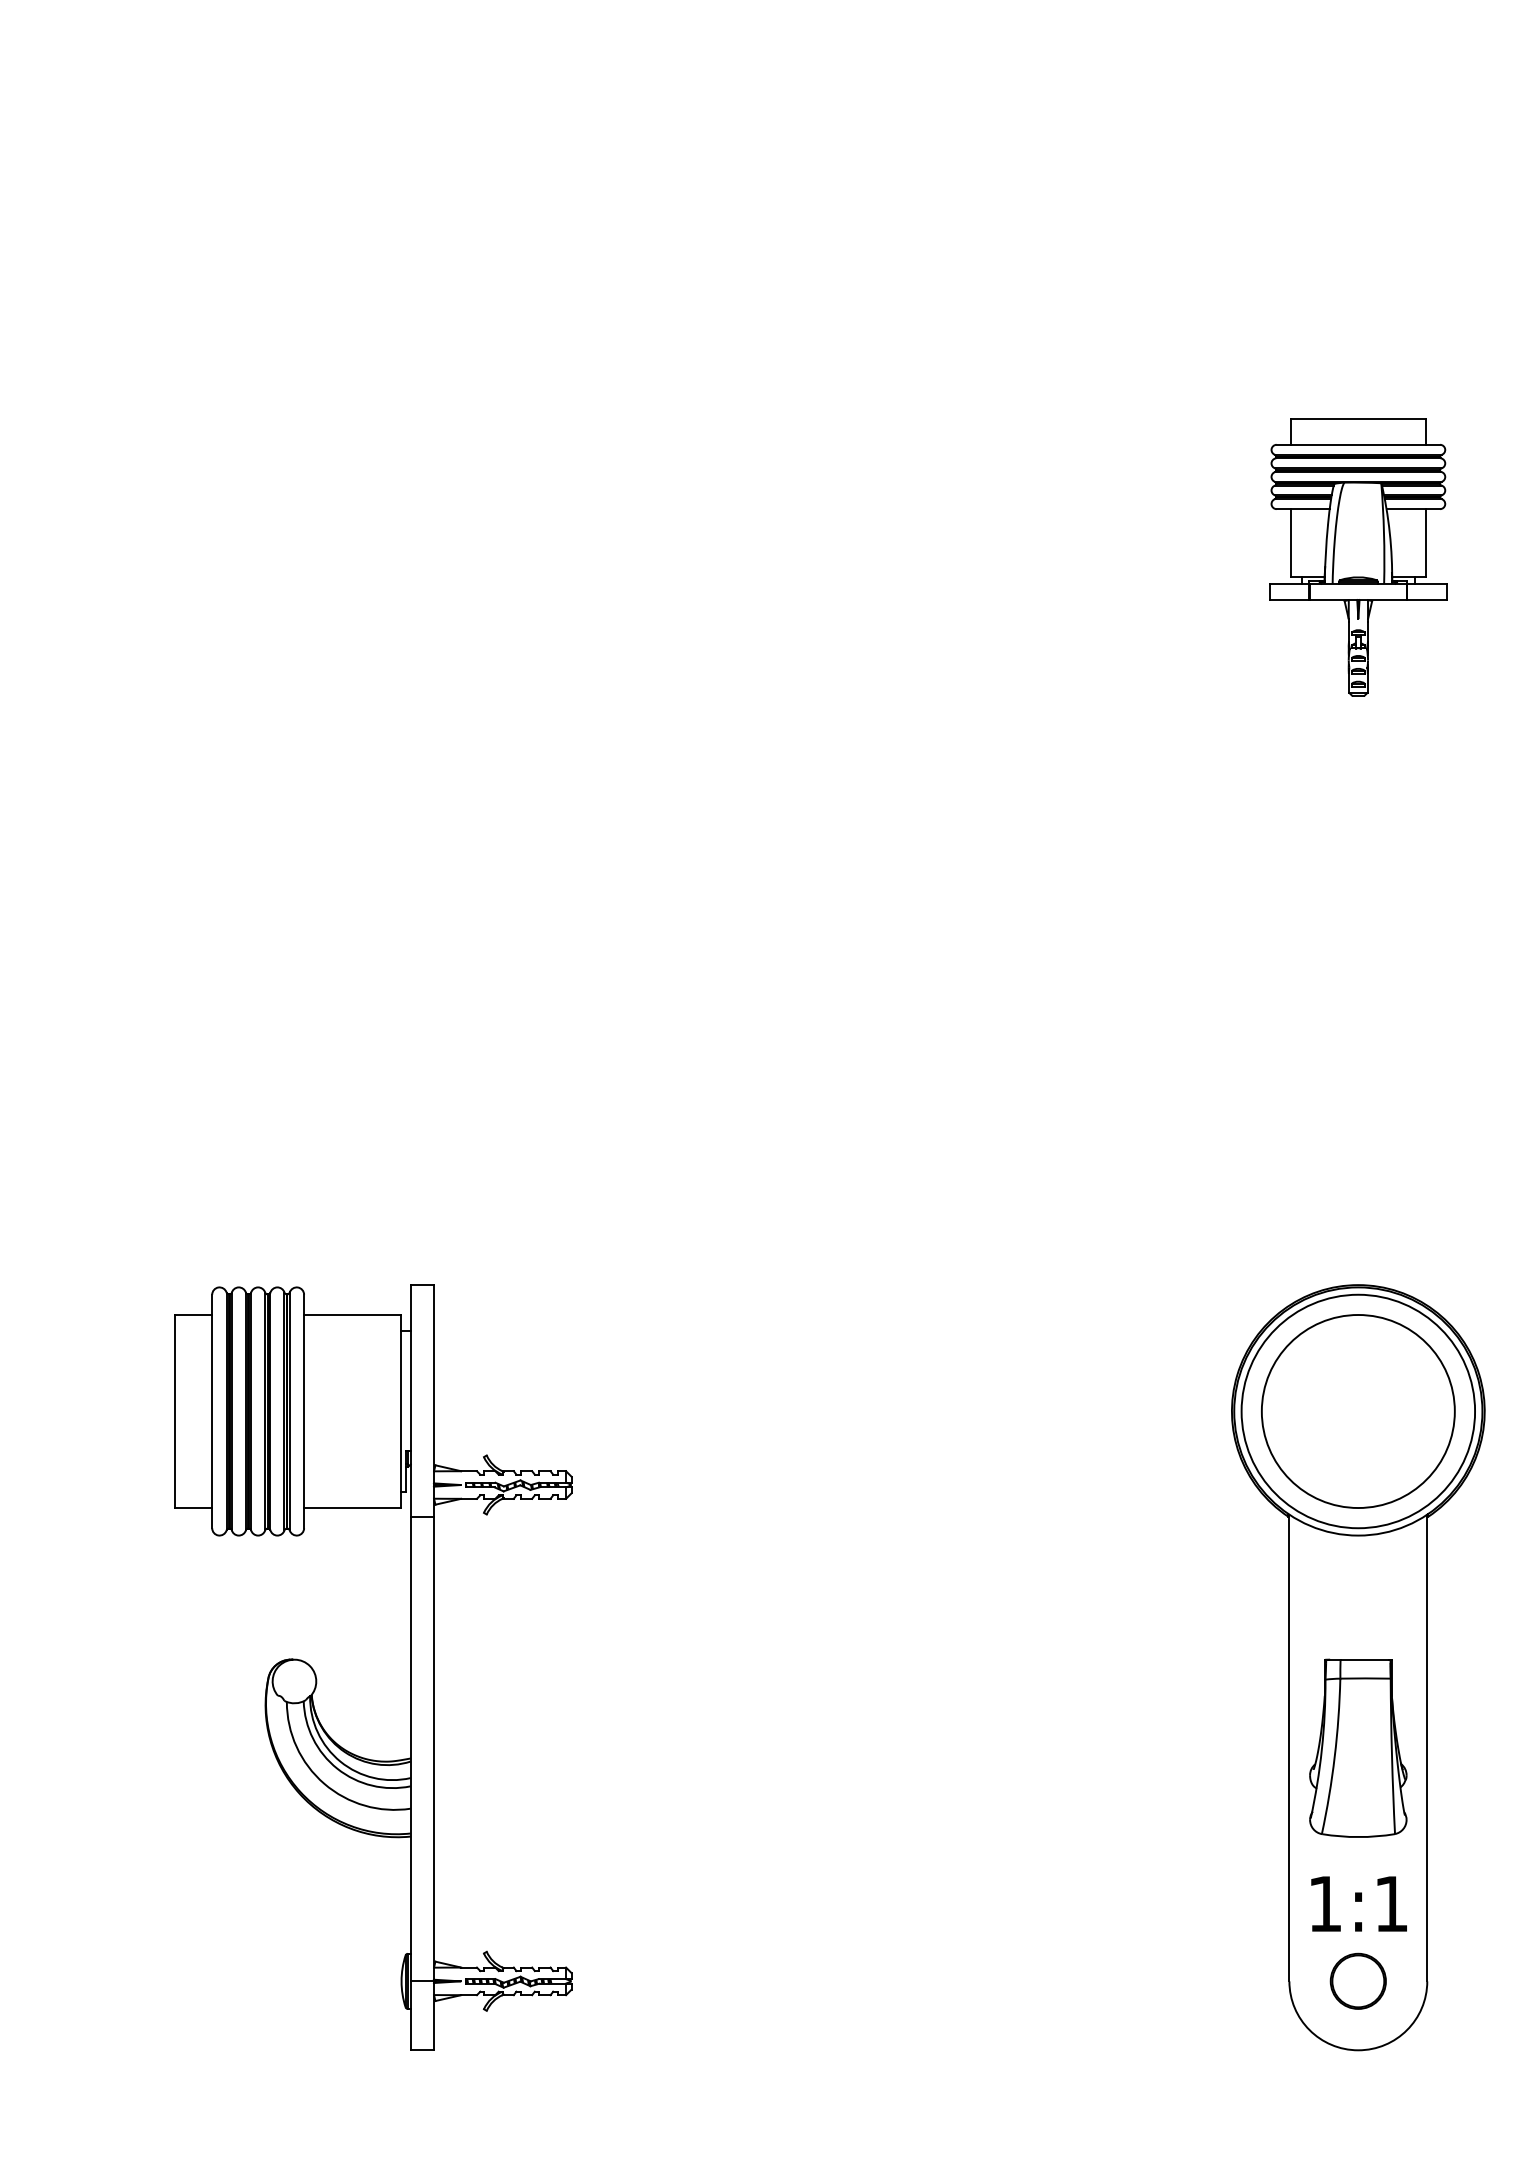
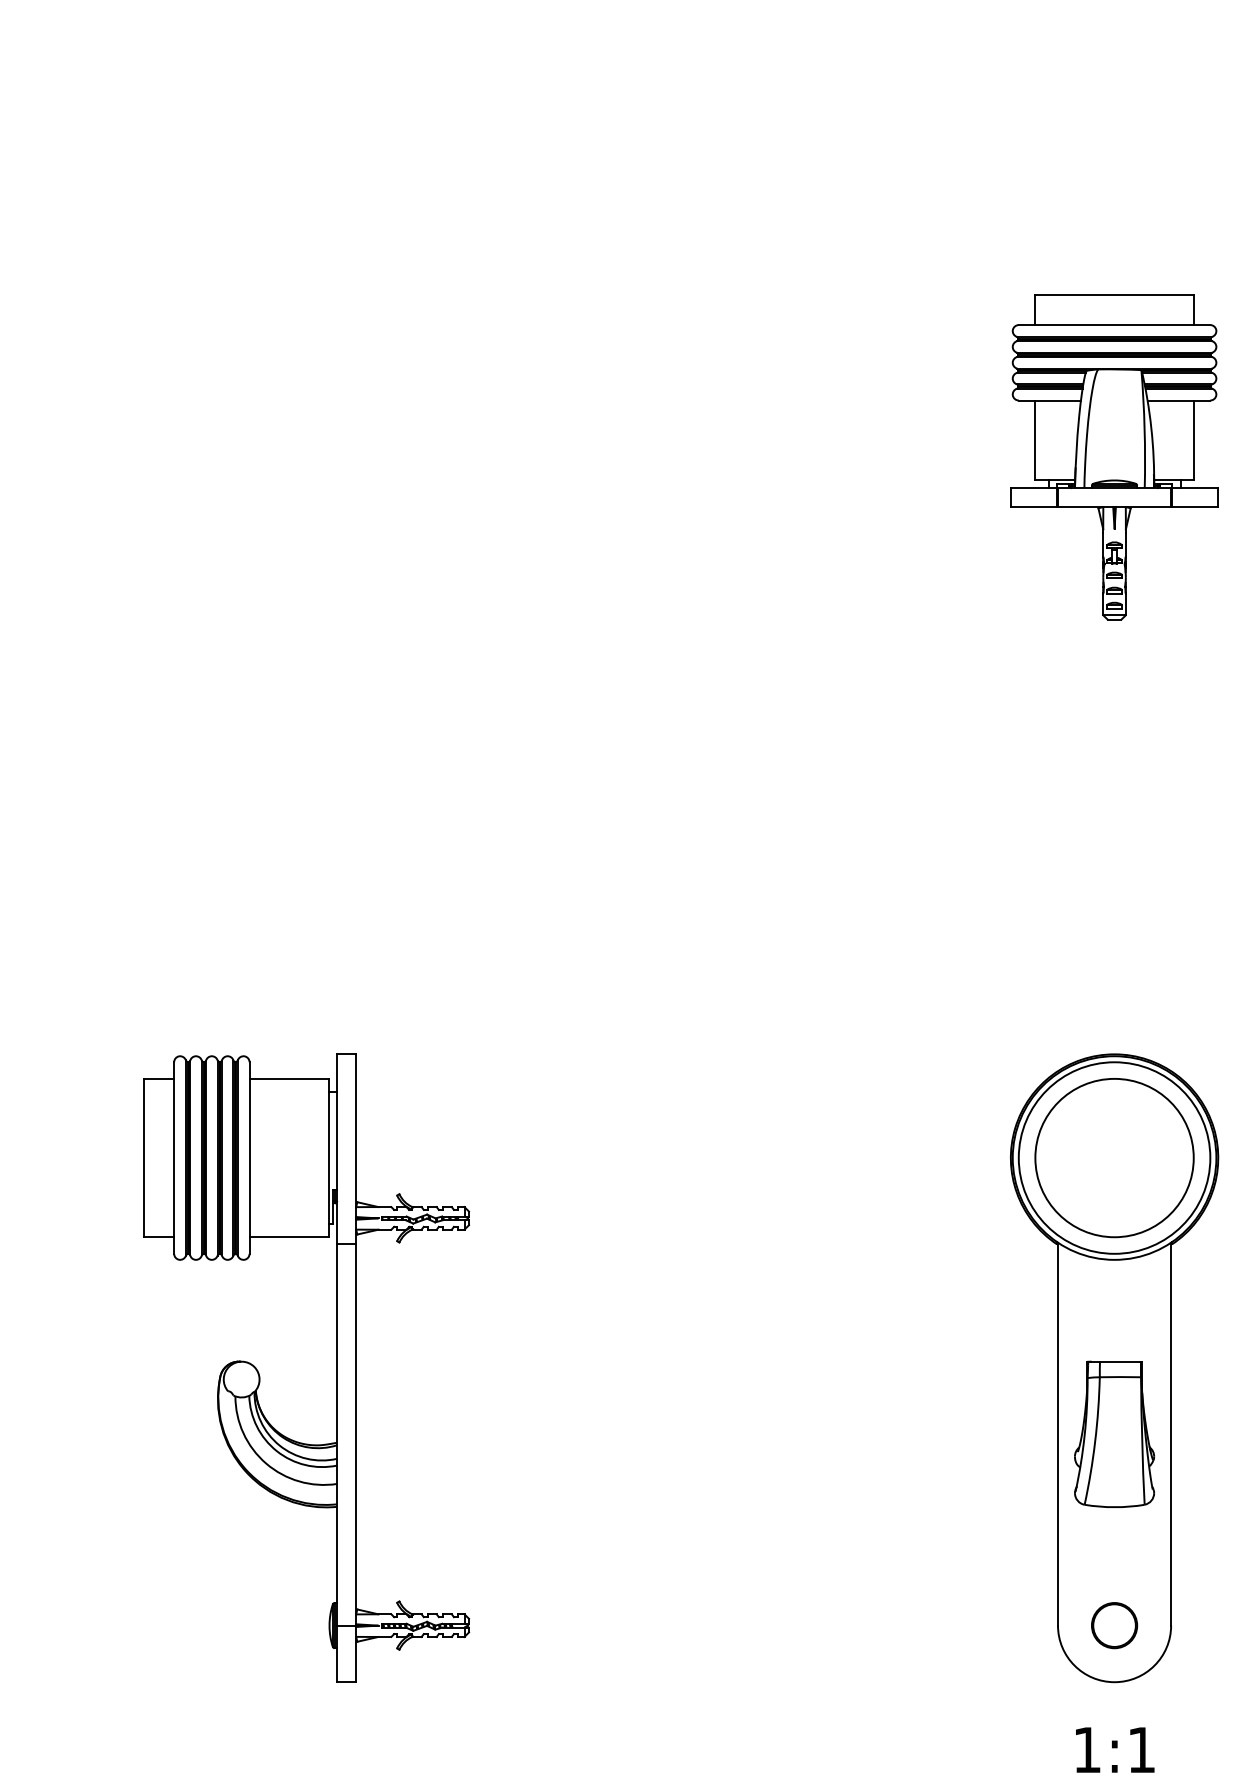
part: (1358, 557) -> (1114, 457), size x1.43
text: (1358, 1903) -> (1114, 1749), moved

